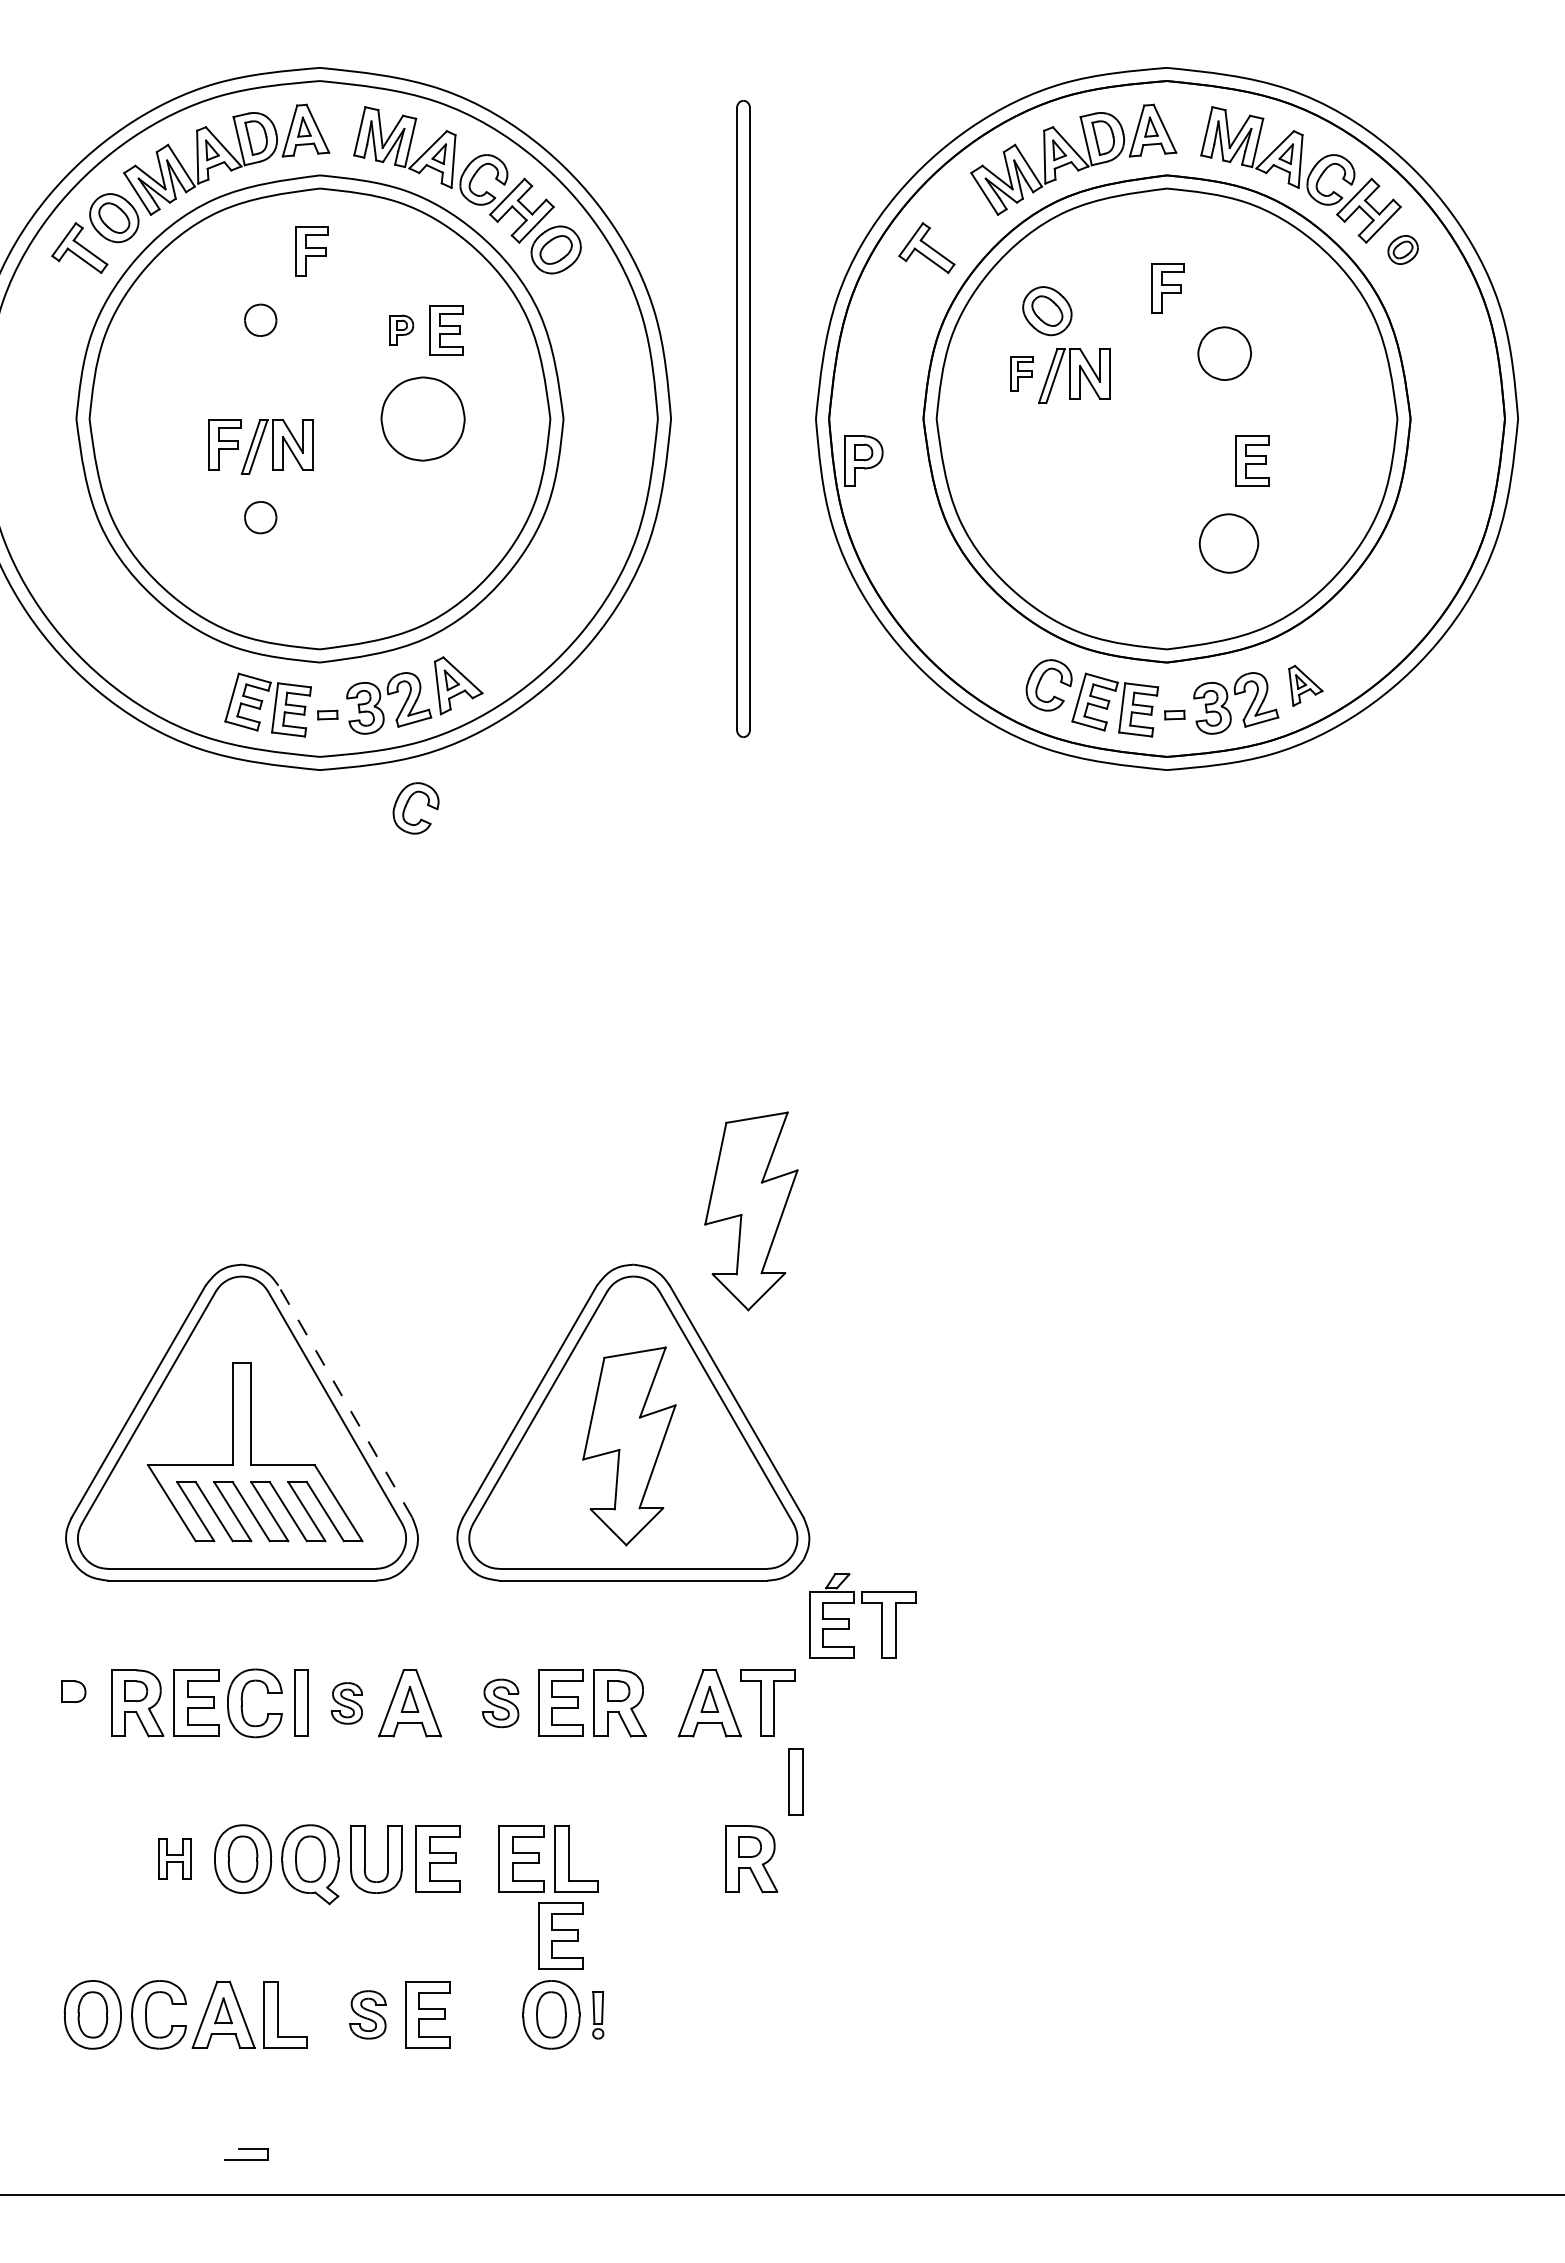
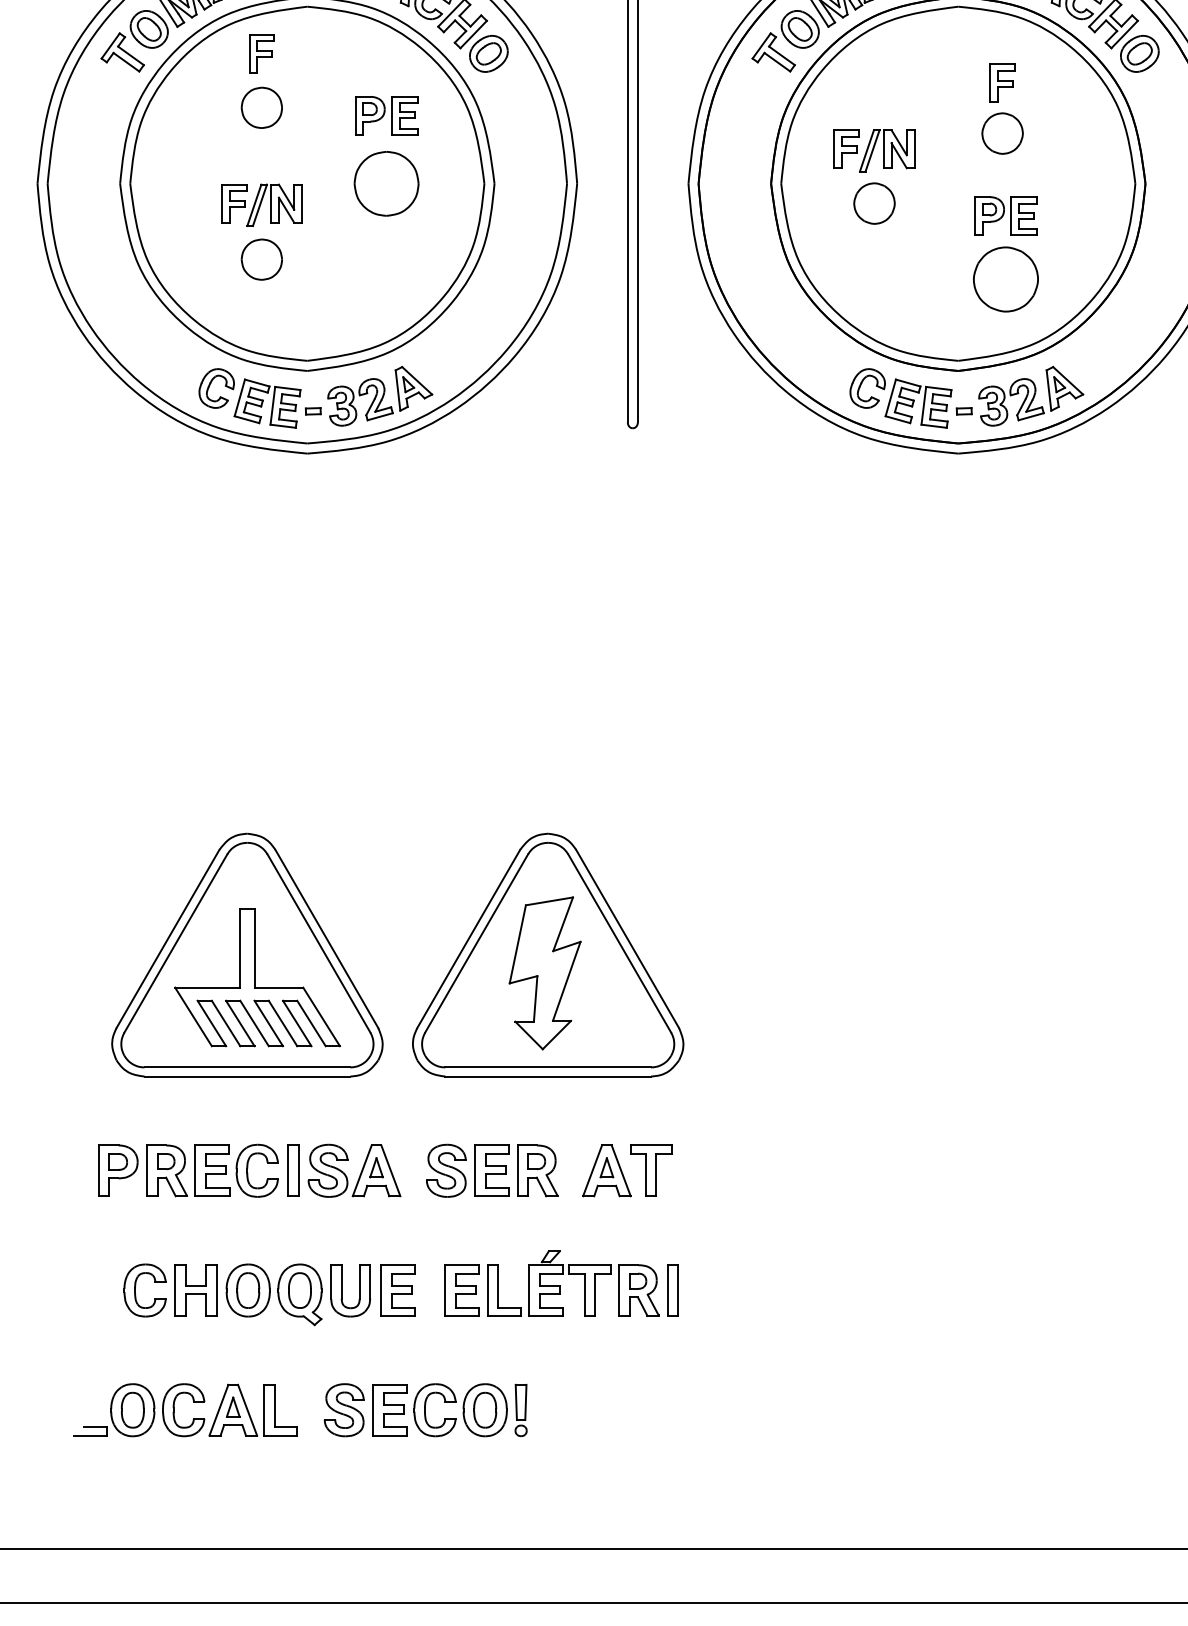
part: (1402, 249) -> (1139, 53), size x1.67
part: (311, 251) -> (261, 53), moved
part: (1167, 288) -> (1002, 83), moved
part: (1047, 311) -> (800, 29), moved
part: (260, 320) -> (261, 108), size x1.67
part: (401, 330) -> (369, 115), size x1.67
part: (1021, 373) -> (846, 148), size x1.43
part: (1057, 444) -> (874, 203), added
part: (863, 460) -> (989, 215), moved
part: (260, 517) -> (261, 259), size x1.67
part: (1228, 543) -> (1005, 279), size x1.43
part: (1305, 685) -> (1064, 388), size x1.43
part: (407, 804) -> (210, 385), moved
part: (751, 1211) -> (638, 792), removed
line: (345, 1401) -> (326, 938), dashed -> solid
part: (862, 1603) -> (569, 1273), moved
part: (74, 1702) -> (118, 1170), added
part: (346, 1703) -> (327, 1170), size x1.67
part: (500, 1703) -> (446, 1170), size x1.43
part: (795, 1781) -> (672, 1290), moved
part: (96, 1858) -> (135, 1290), added
part: (174, 1858) -> (195, 1290), size x1.67
part: (560, 1935) -> (492, 1349), removed
part: (367, 2014) -> (343, 1409), size x1.43
part: (473, 2014) -> (425, 1409), added
part: (598, 2015) -> (521, 1410), size x1.43
part: (246, 2154) -> (90, 1431), moved

